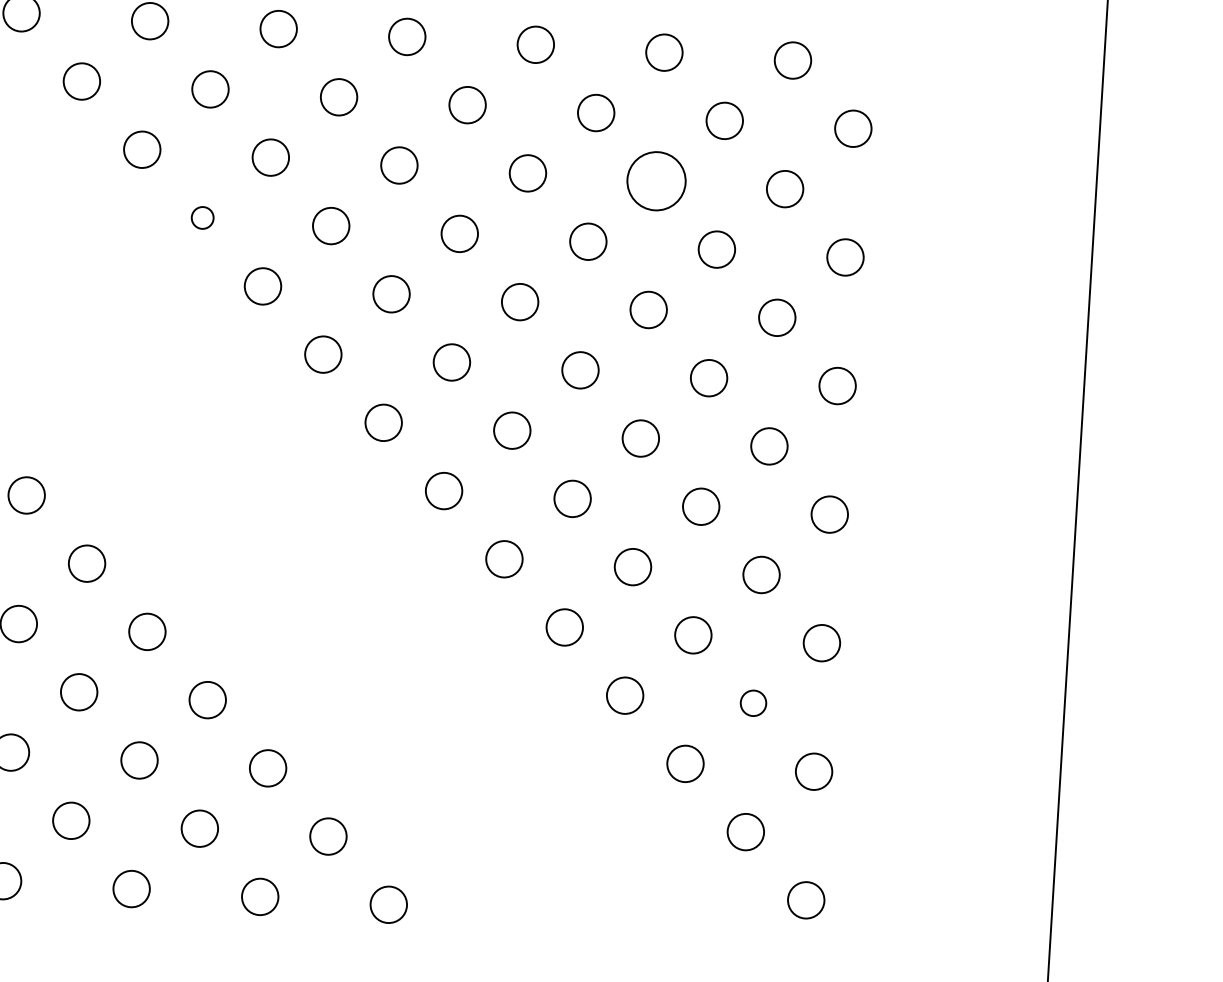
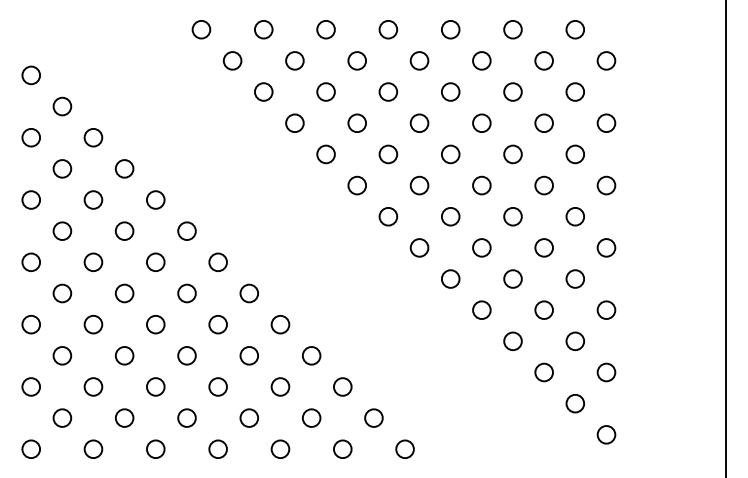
circle: (655, 180) -> (512, 91), size x0.62
circle: (201, 216) -> (294, 122), size x1.67
circle: (752, 701) -> (574, 340), size x1.43

